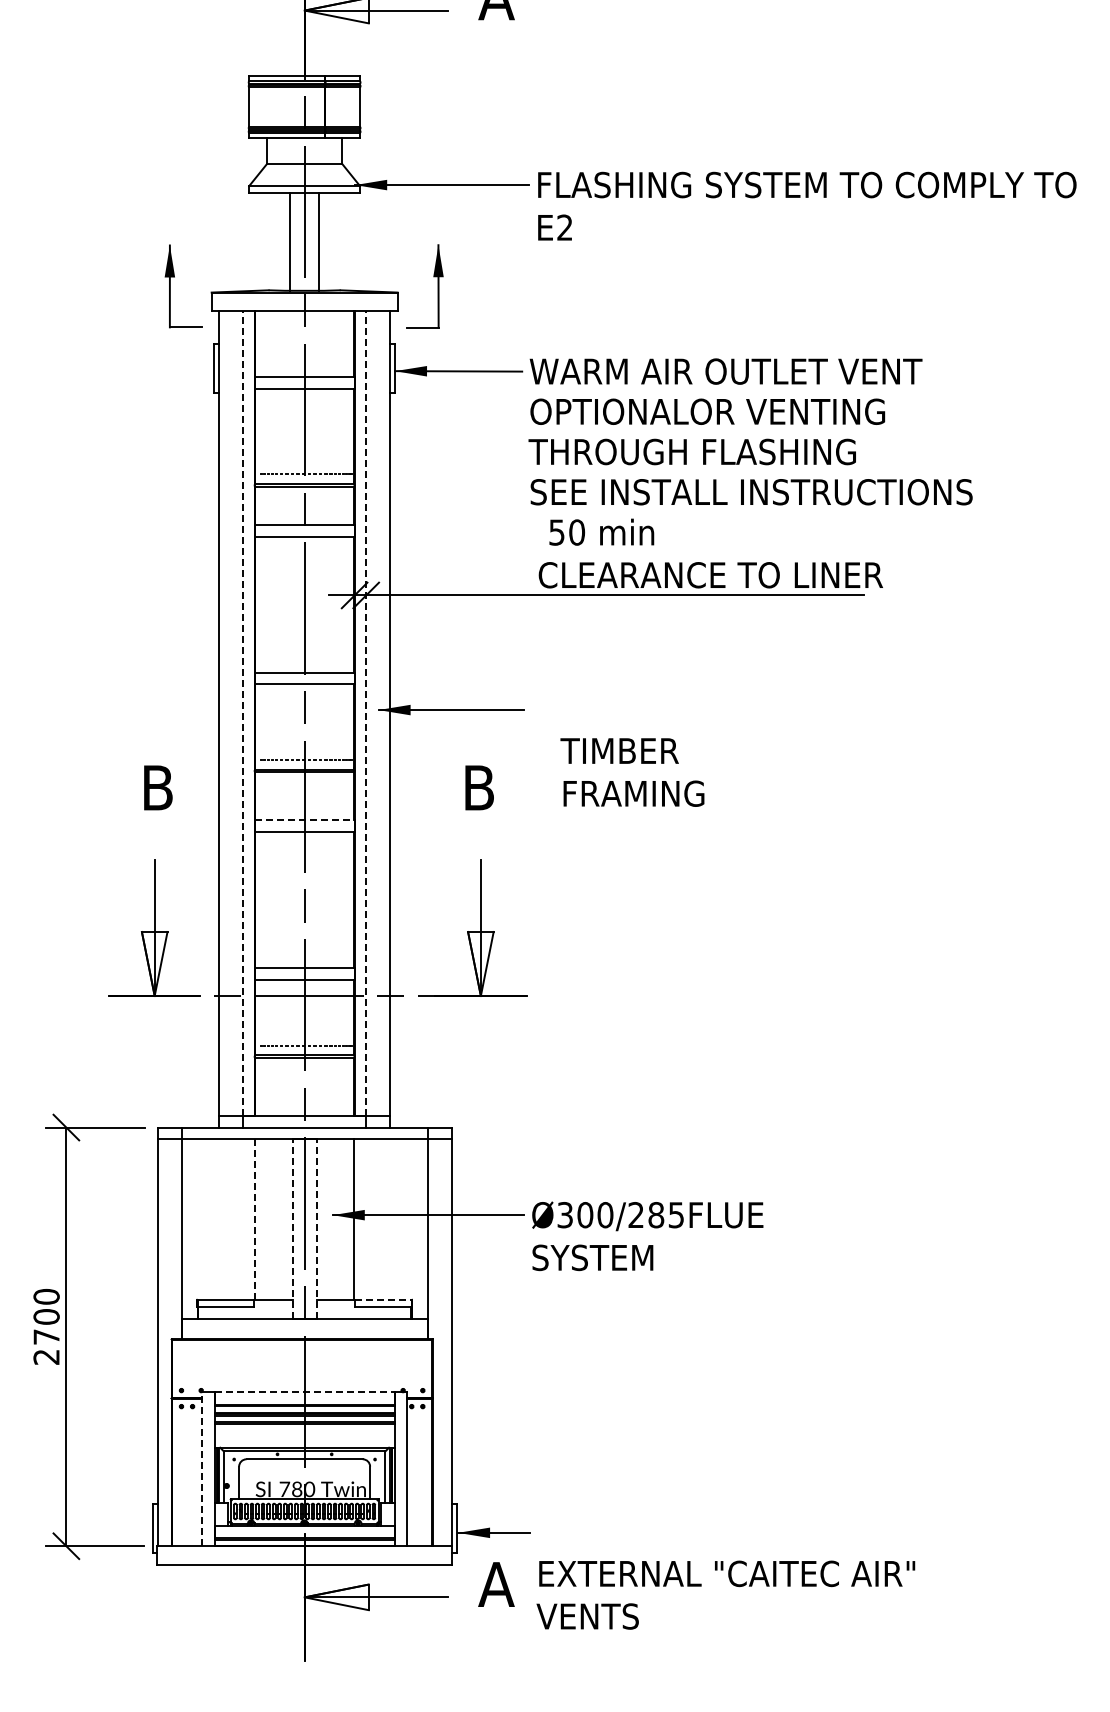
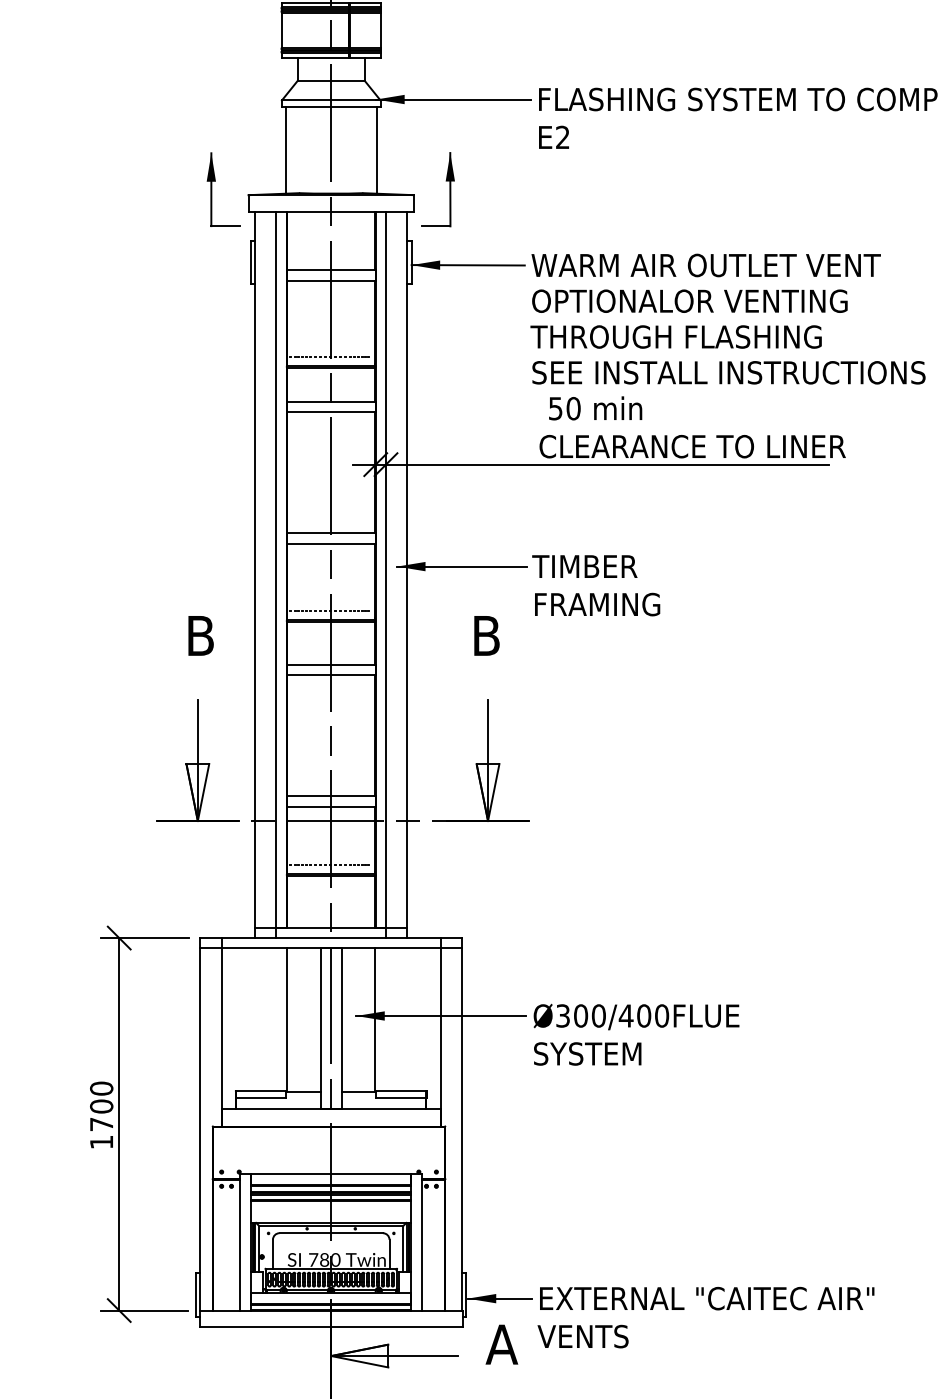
line: (289, 241) -> (285, 149), moved
line: (318, 241) -> (376, 149), moved
line: (243, 713) -> (276, 569), dashed -> solid
line: (366, 713) -> (386, 569), dashed -> solid
text: (632, 772) -> (596, 585), moved
line: (304, 820) -> (331, 664), dashed -> solid
text: (655, 1215) -> (643, 1016), Ø300/285FLUE -> Ø300/400FLUE
line: (255, 1220) -> (287, 1020), dashed -> solid
line: (292, 1228) -> (320, 1027), dashed -> solid
line: (316, 1228) -> (341, 1027), dashed -> solid
line: (384, 1299) -> (402, 1091), dashed -> solid
text: (46, 1357) -> (101, 1142), 2700 -> 1700
line: (304, 1392) -> (331, 1173), dashed -> solid
line: (202, 1469) -> (240, 1242), dashed -> solid
text: (725, 1594) -> (705, 1317), moved

